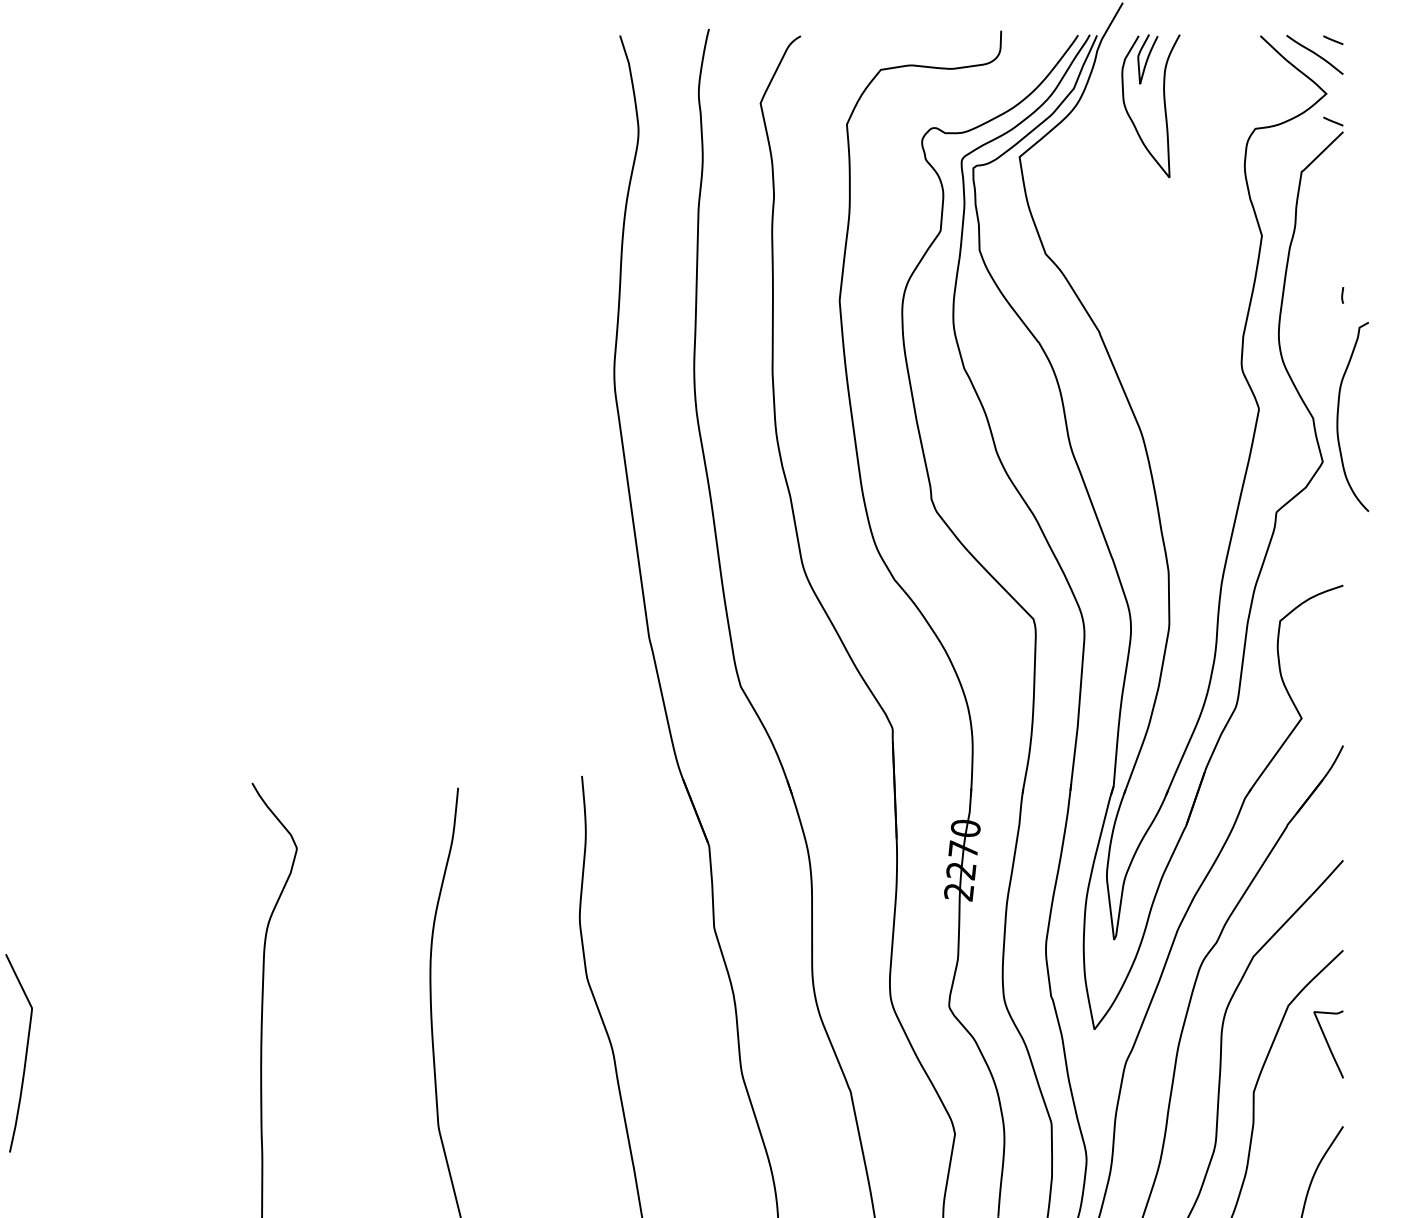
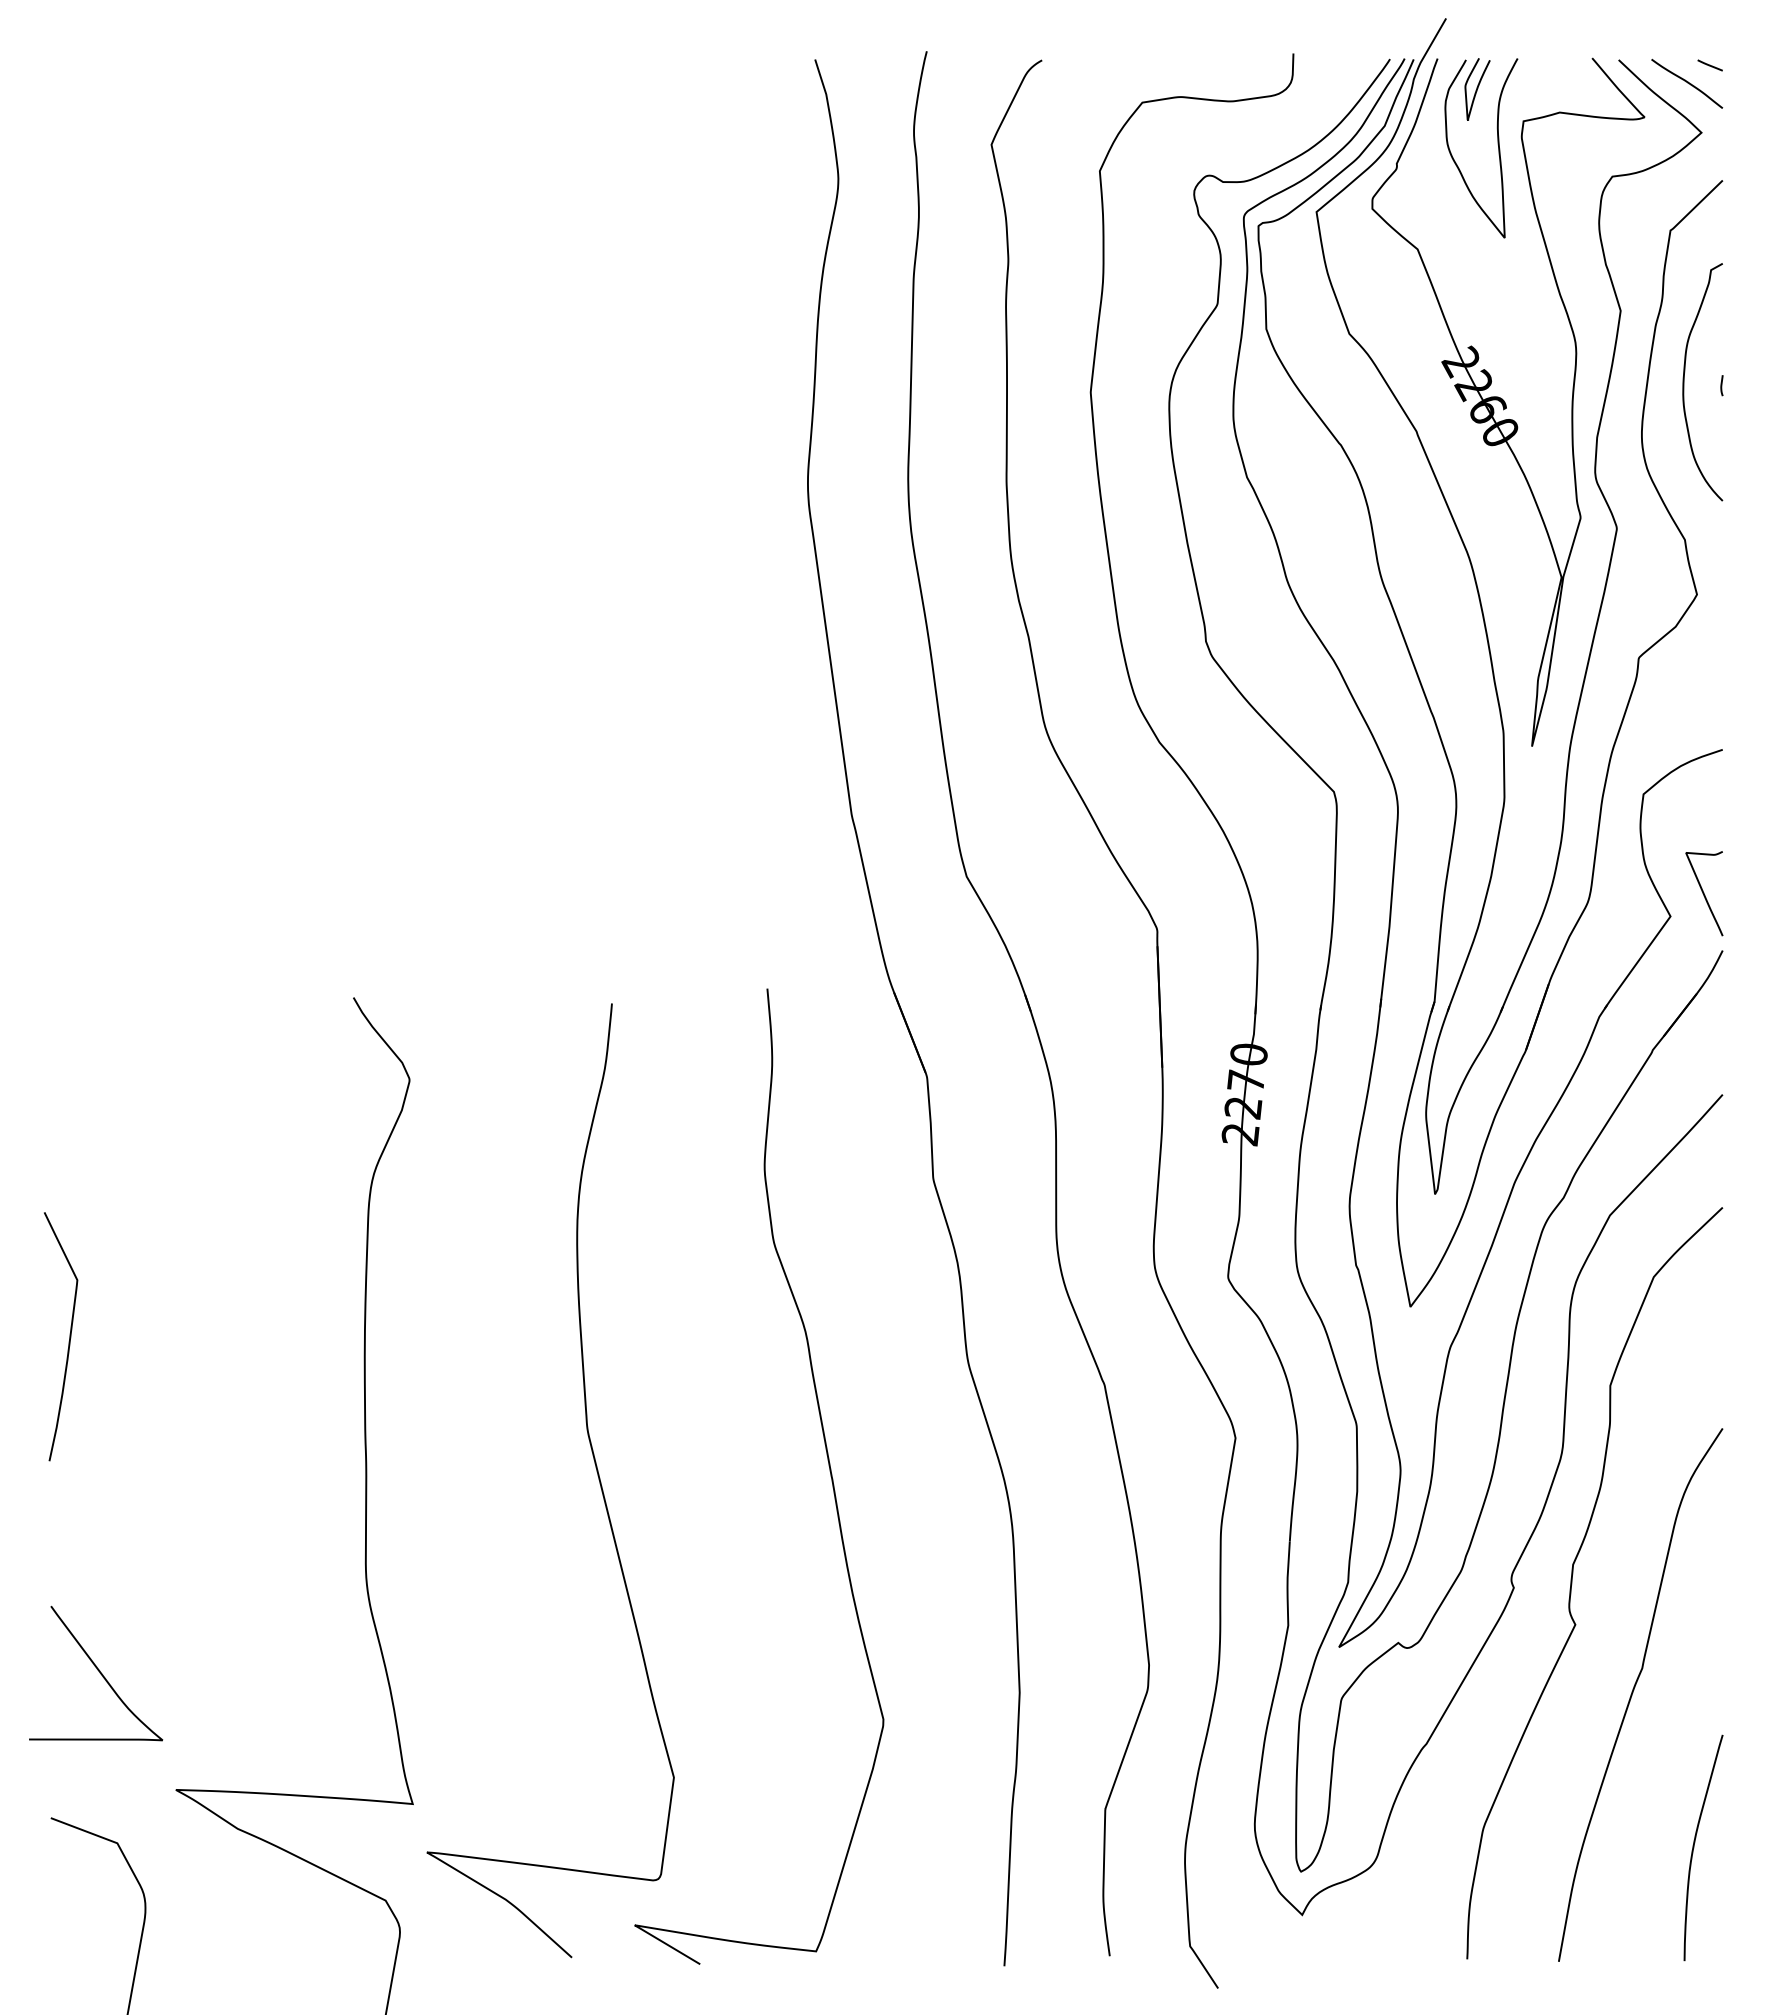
line: (1332, 121) -> (1709, 167), removed
part: (1172, 308) -> (1508, 401), added
curve: (1338, 417) -> (1684, 382), moved
curve: (1328, 1044) -> (1704, 893), moved

